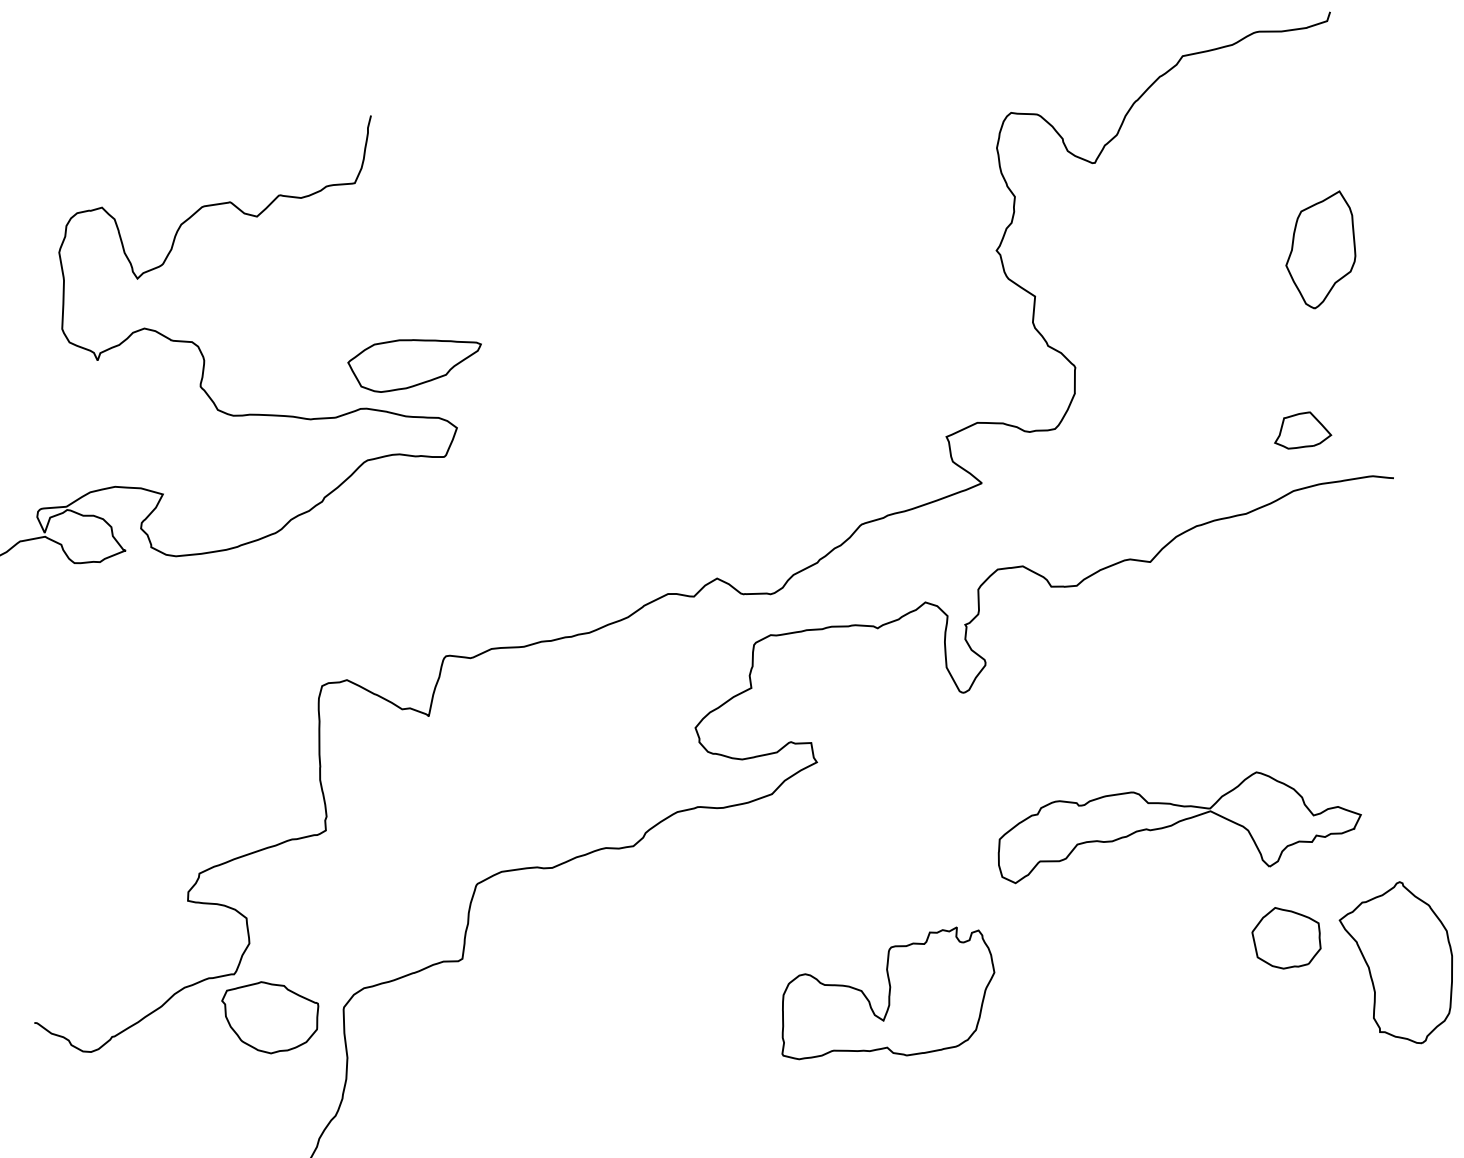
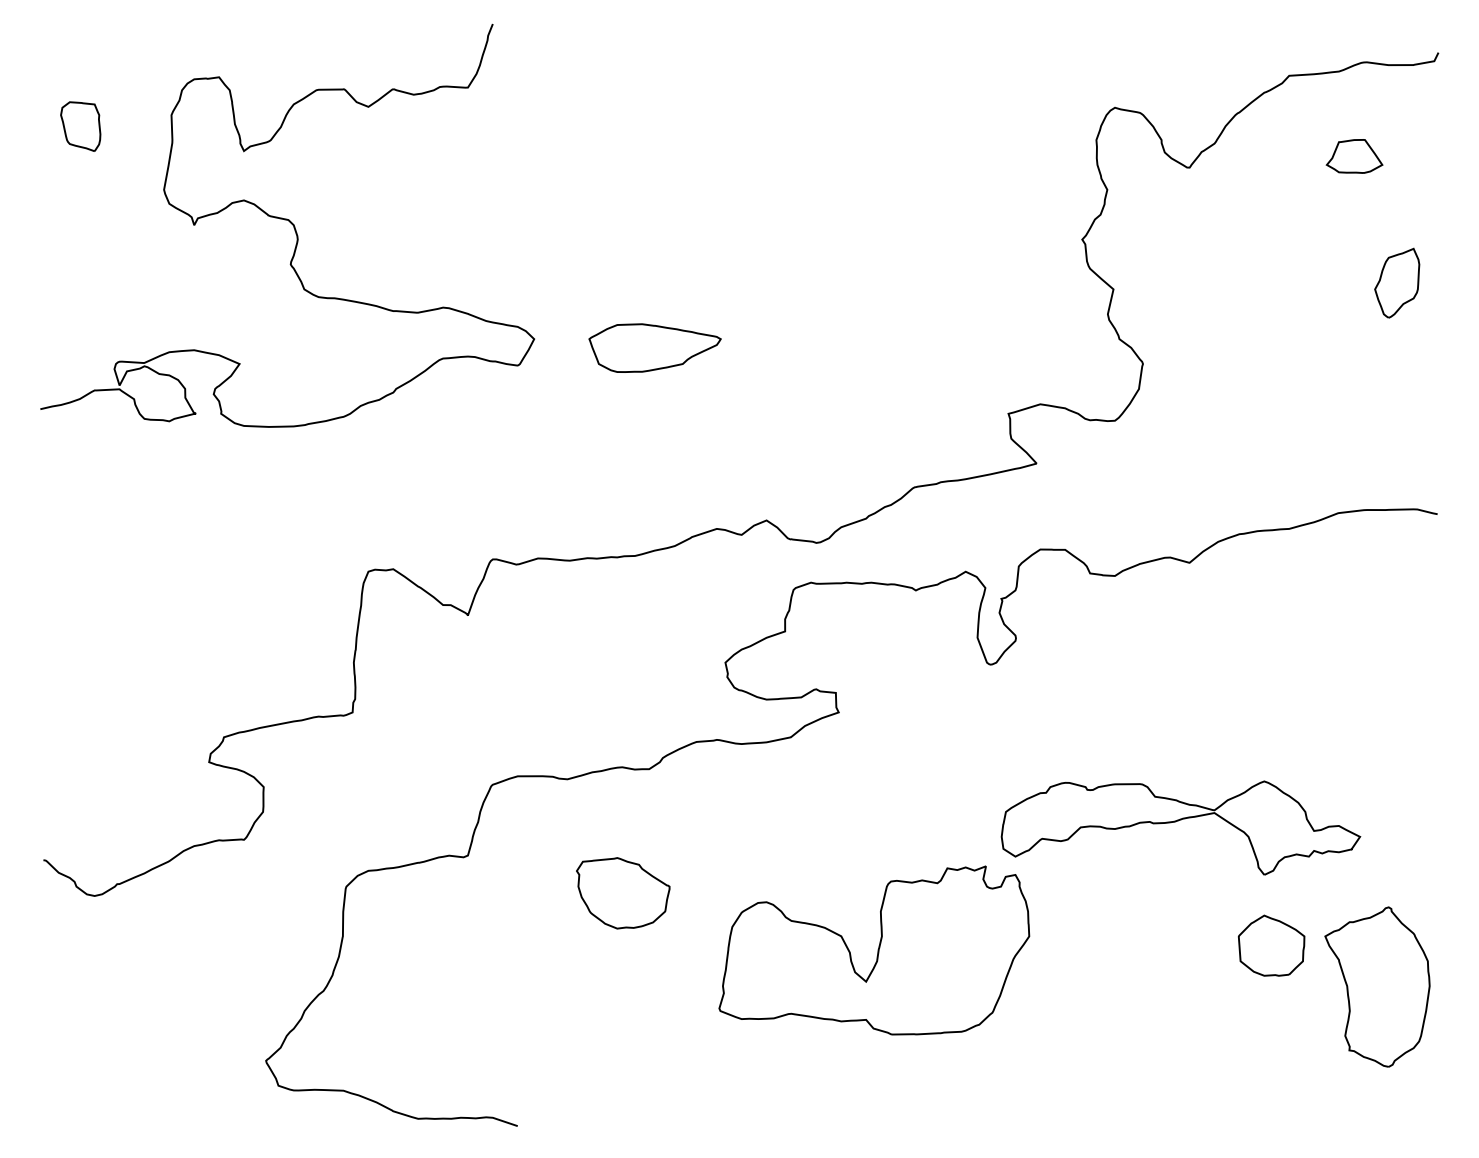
part: (1321, 249) -> (1397, 282), size x0.62
part: (415, 362) -> (654, 347), moved
part: (1301, 430) -> (1354, 156), moved
part: (886, 997) -> (874, 950), size x1.43
part: (272, 1017) -> (623, 893), moved

